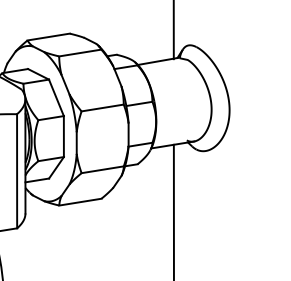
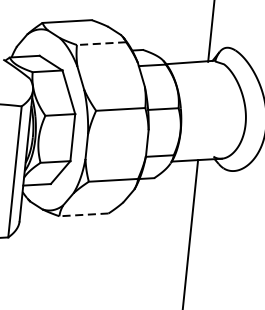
line: (79, 53) -> (100, 44), solid -> dashed
line: (79, 202) -> (82, 215), solid -> dashed

